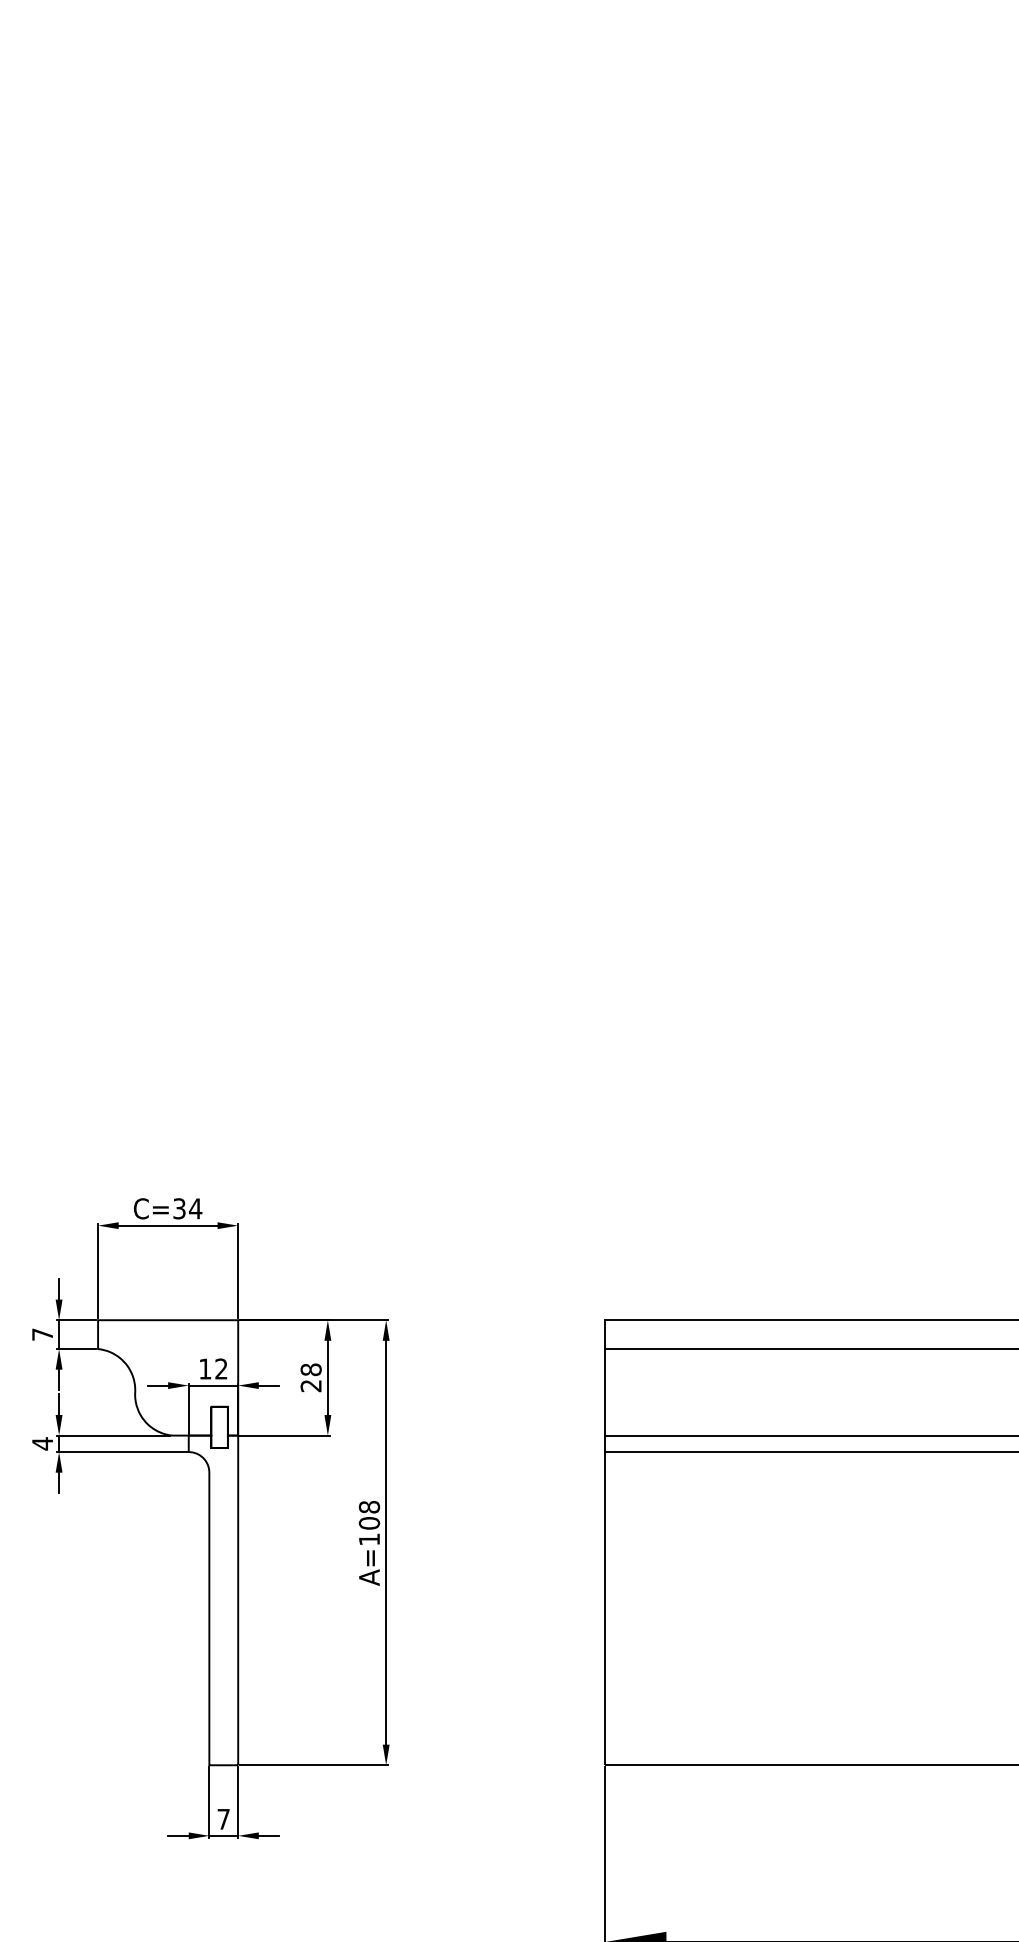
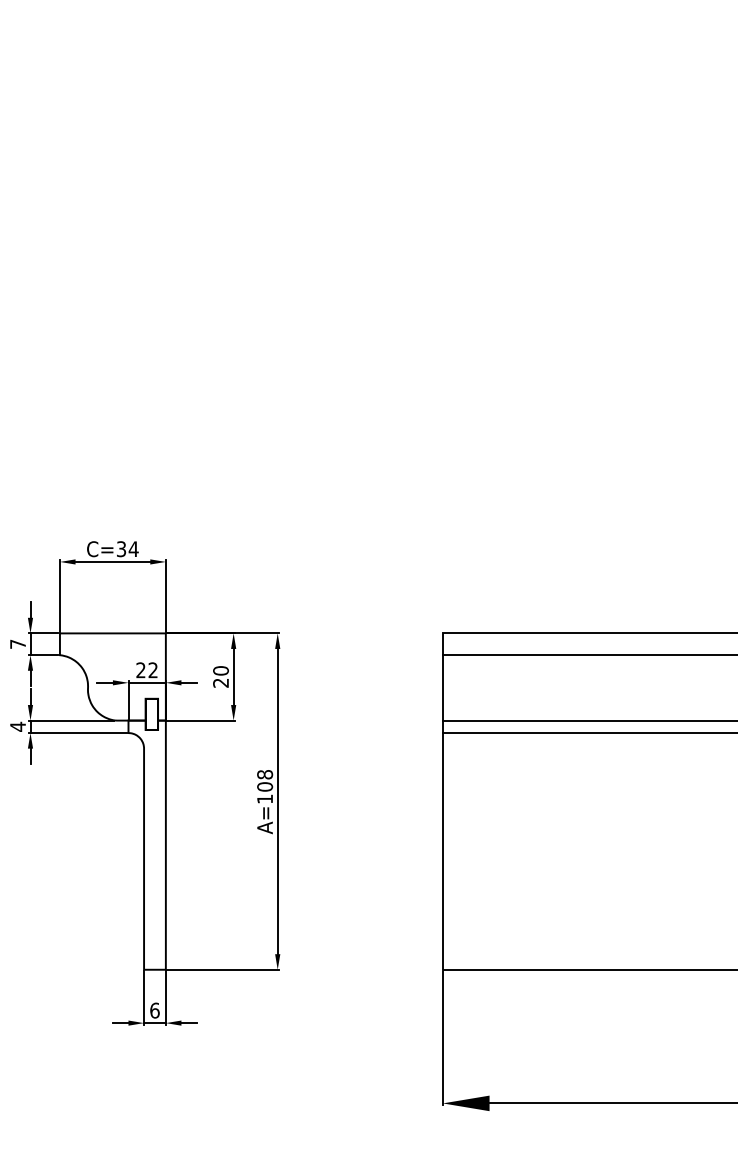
text: (205, 1368) -> (141, 669), 12 -> 22
text: (311, 1369) -> (221, 670), 28 -> 20
text: (223, 1818) -> (154, 1010), 7 -> 6

